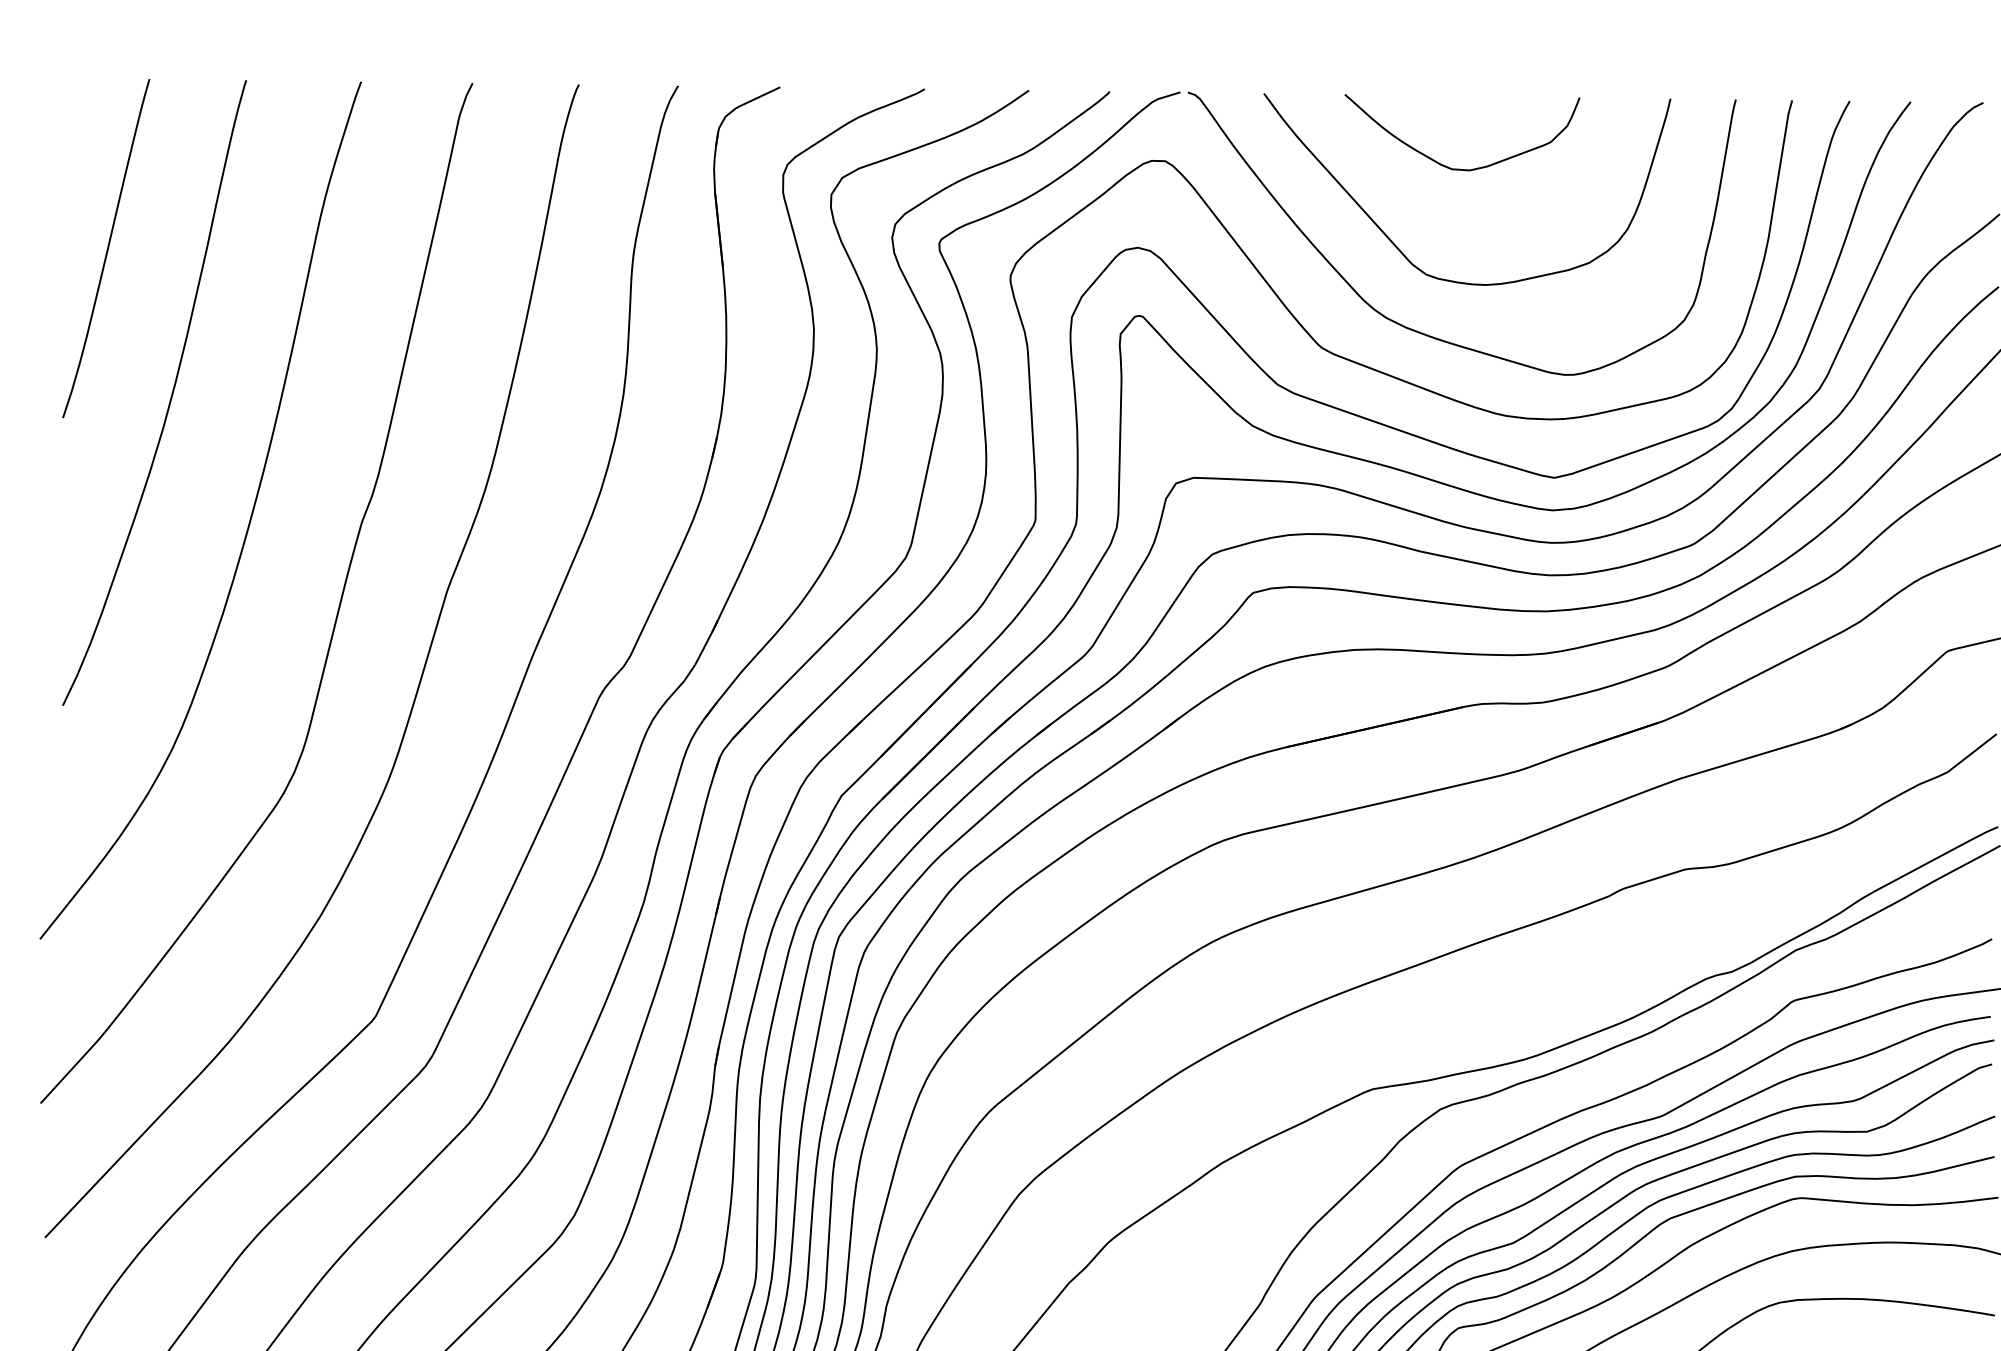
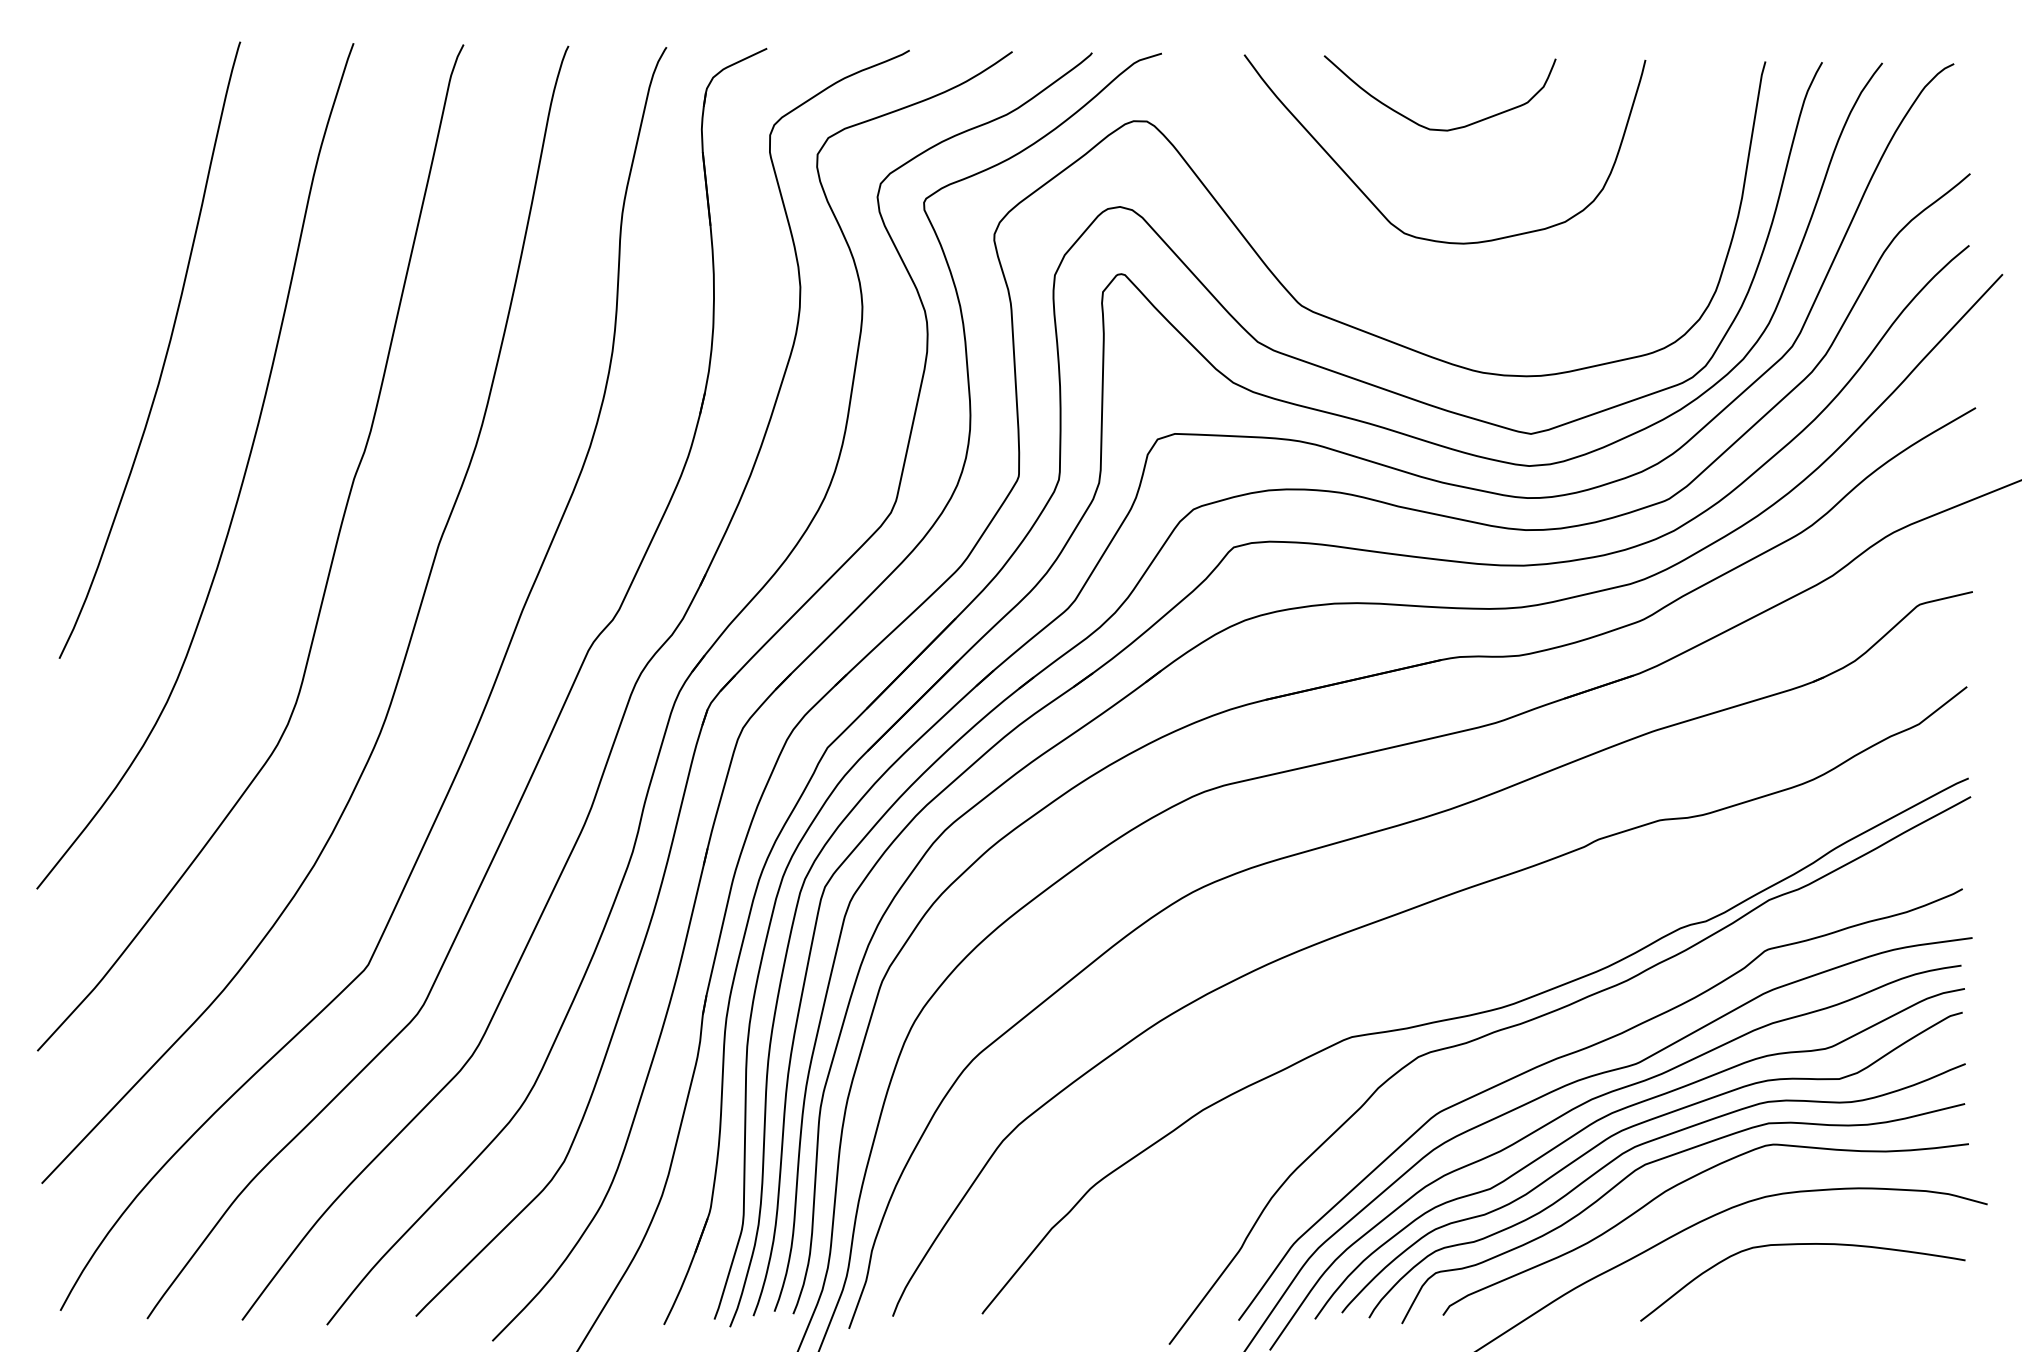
curve: (106, 249) -> (102, 208), removed
curve: (1428, 334) -> (1406, 292), removed

